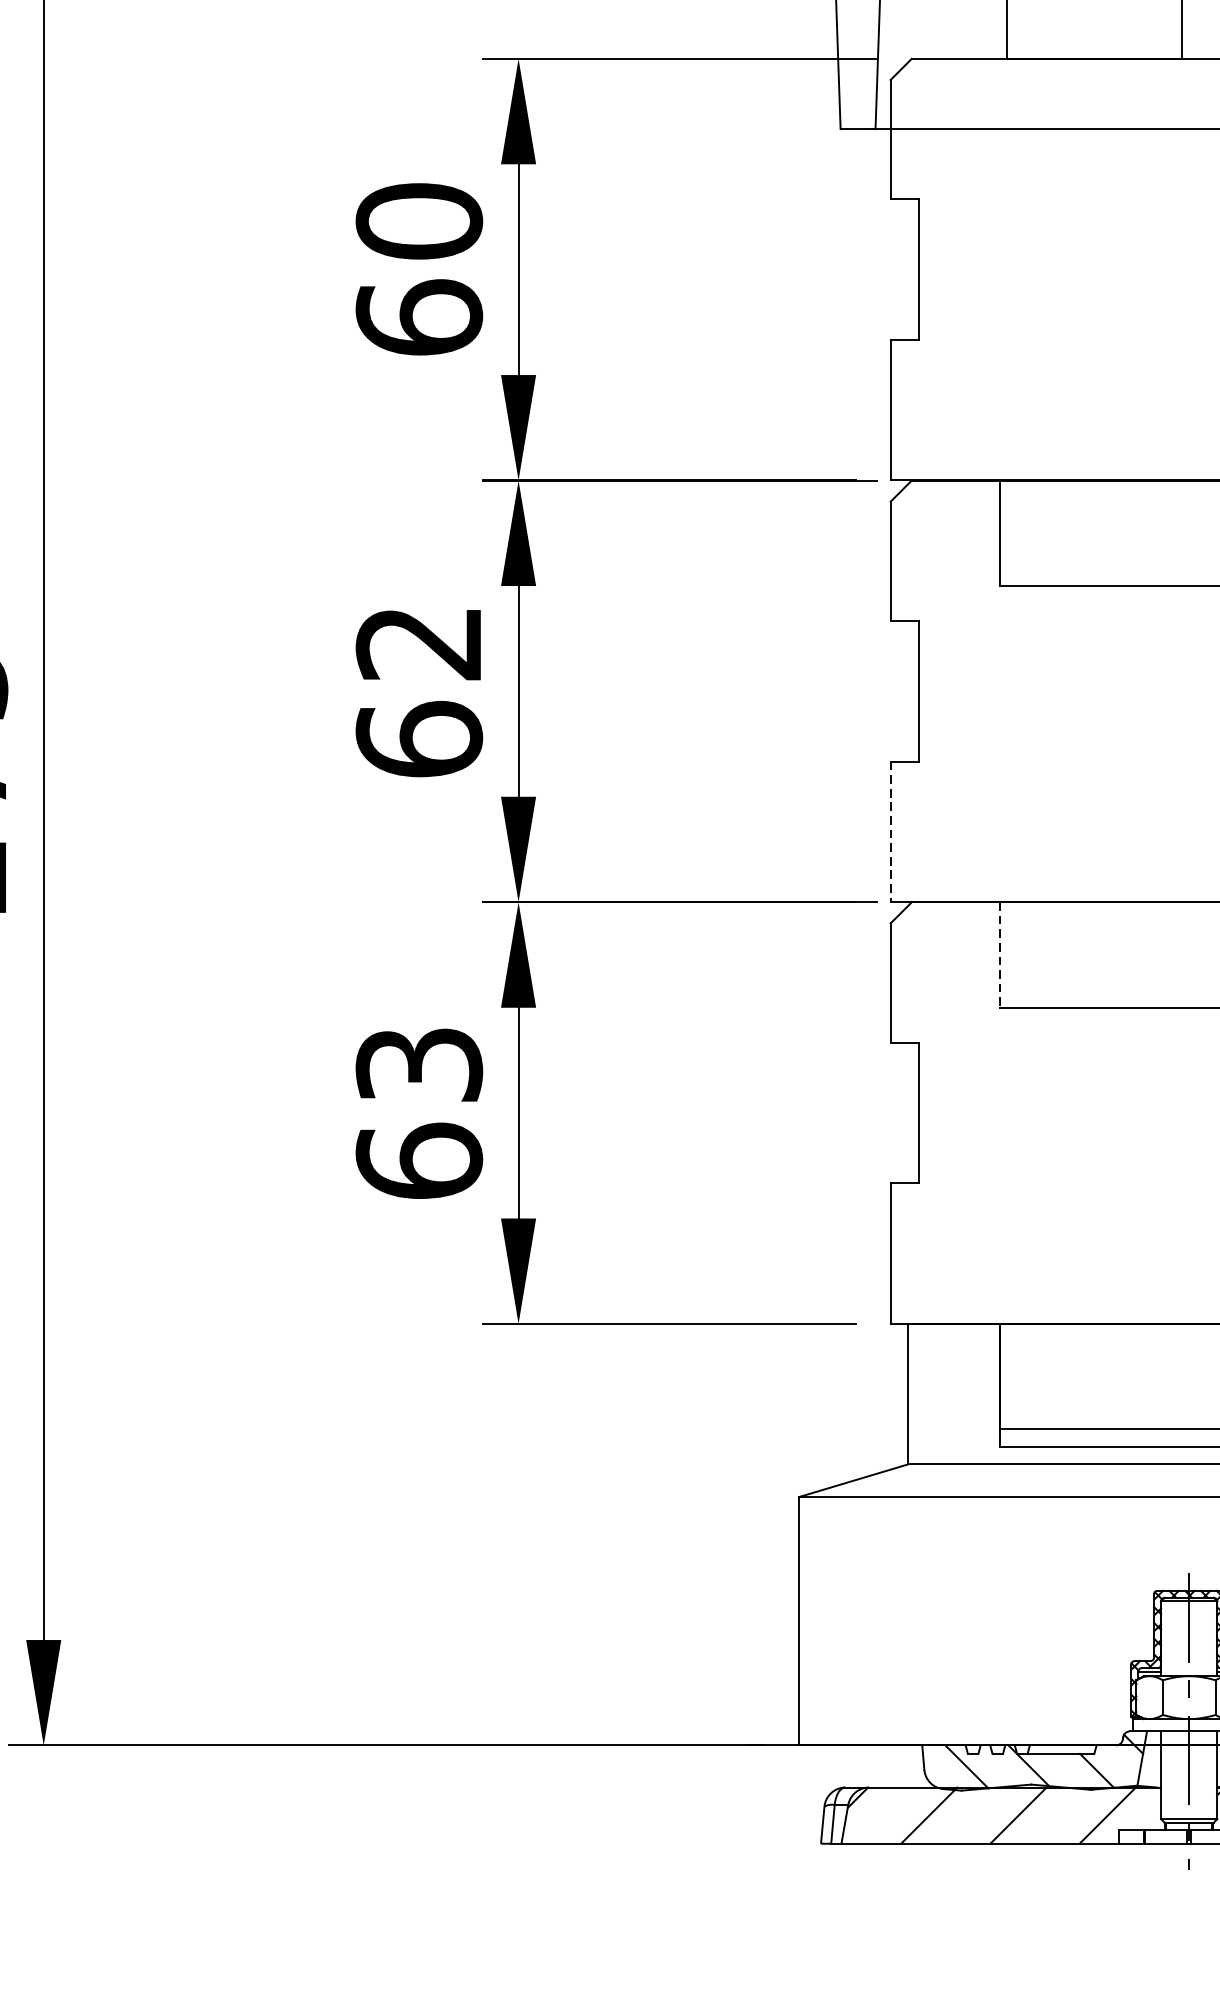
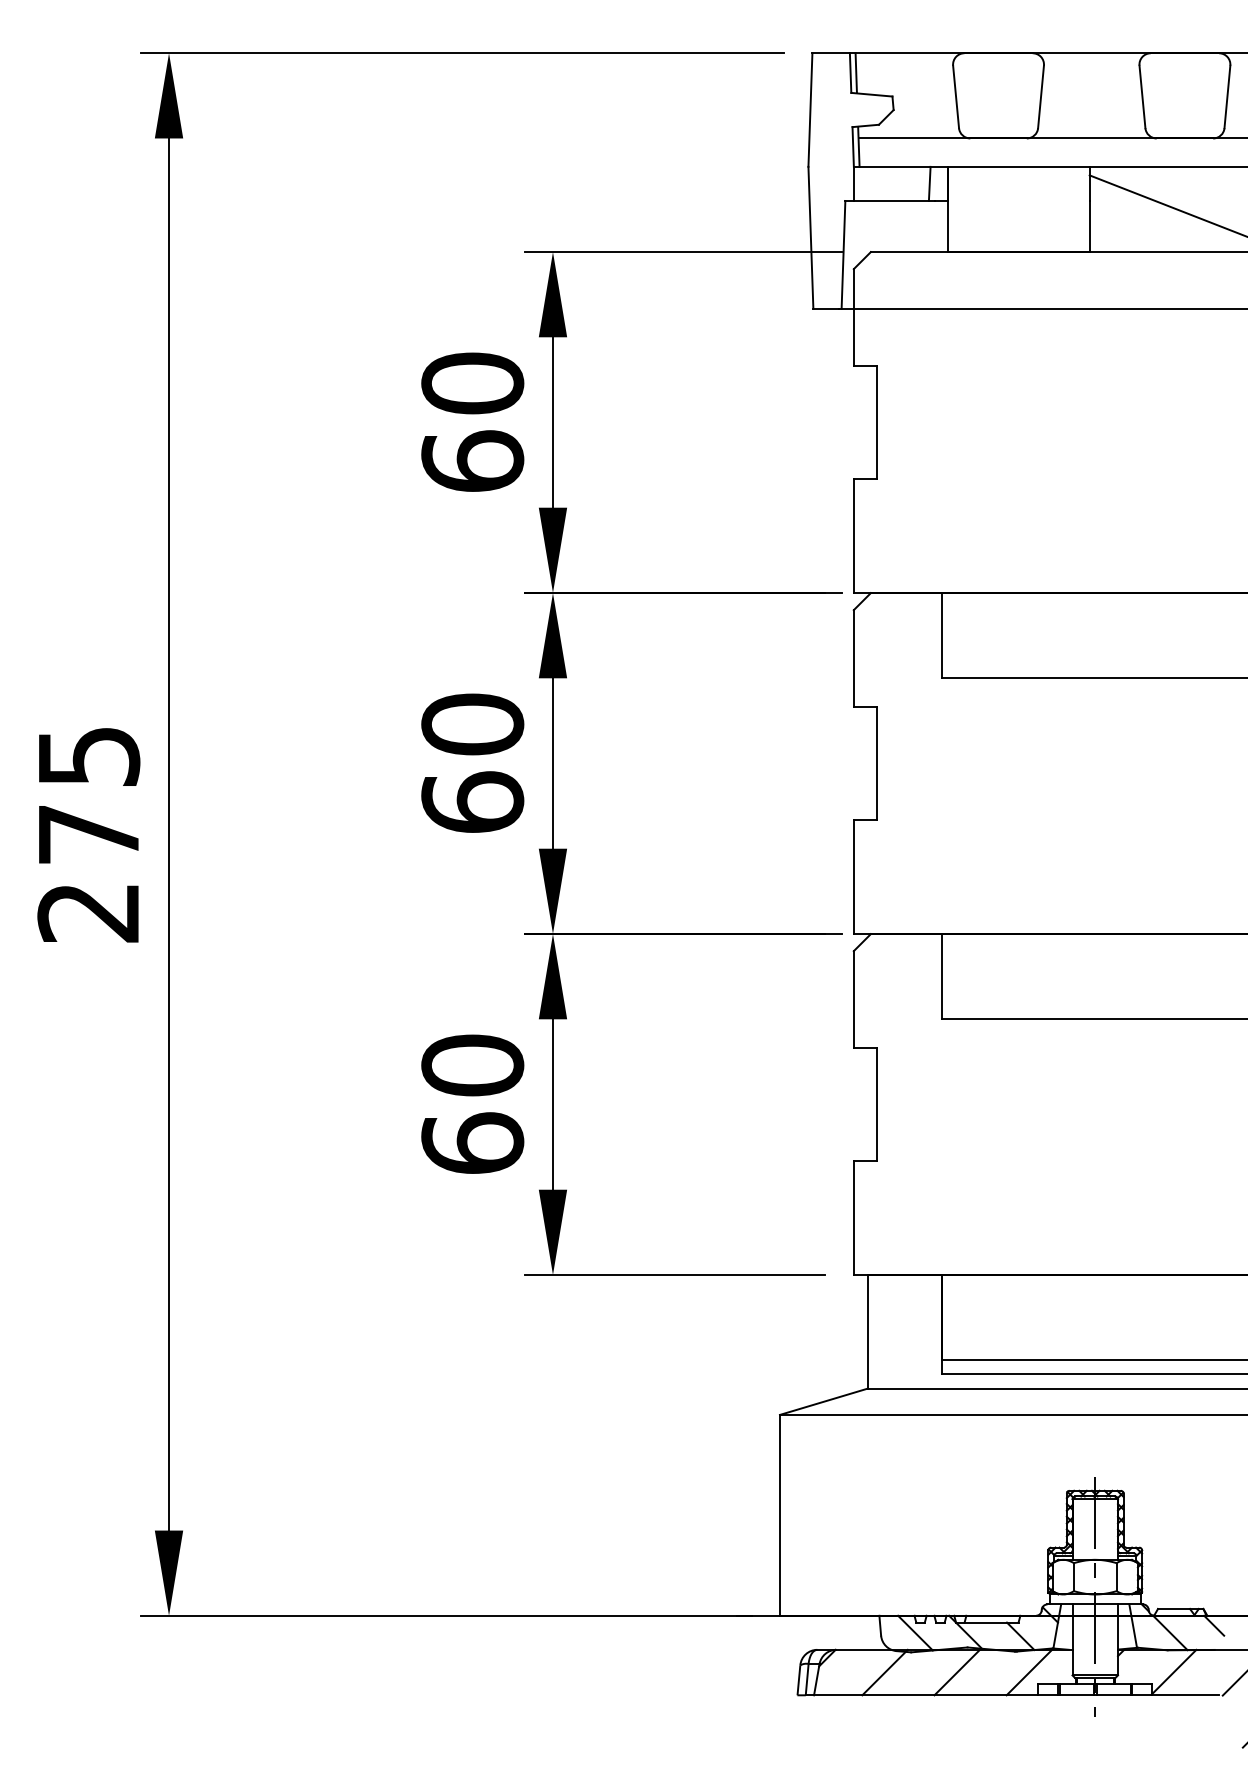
text: (419, 643) -> (472, 724), 62 -> 60
line: (890, 832) -> (853, 877), dashed -> solid
line: (999, 954) -> (941, 976), dashed -> solid
text: (419, 1064) -> (472, 1065), 63 -> 60

